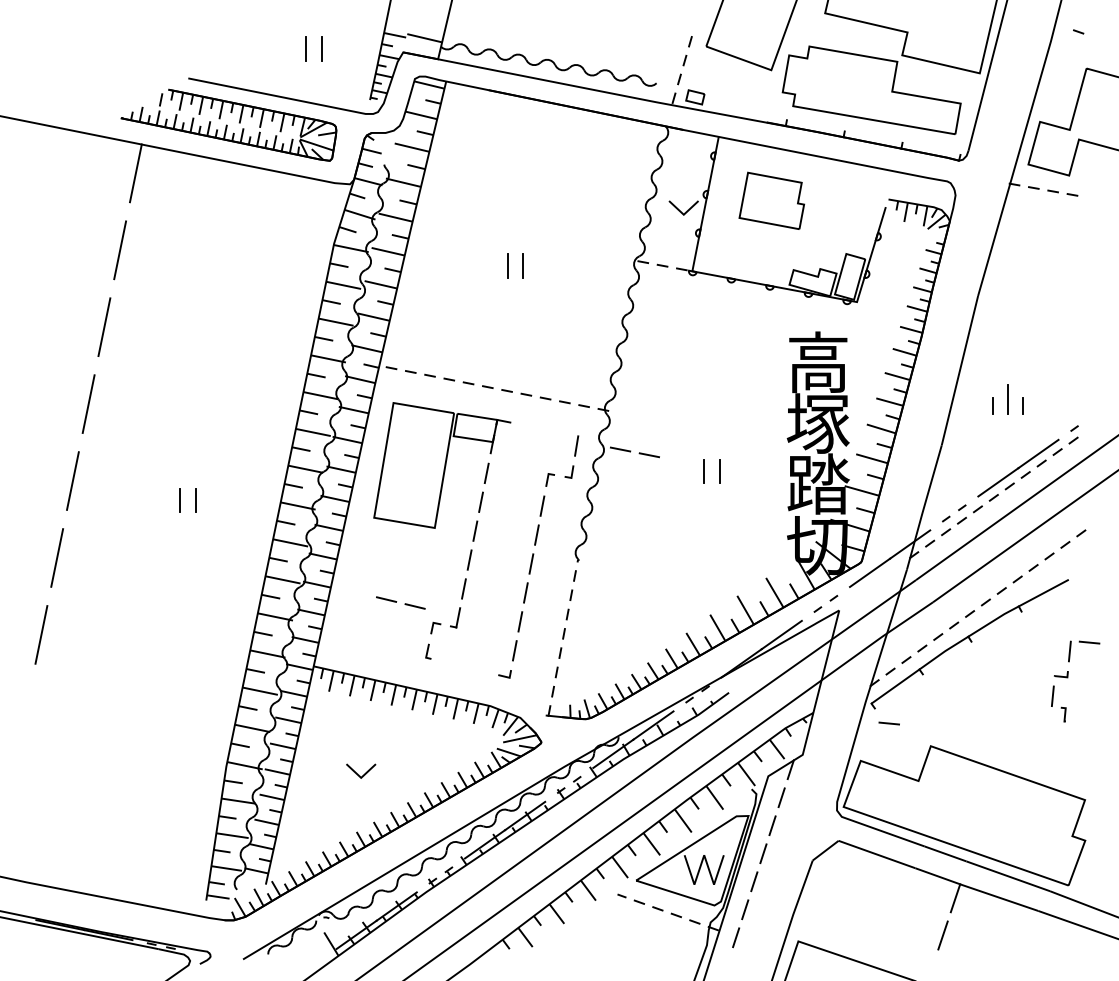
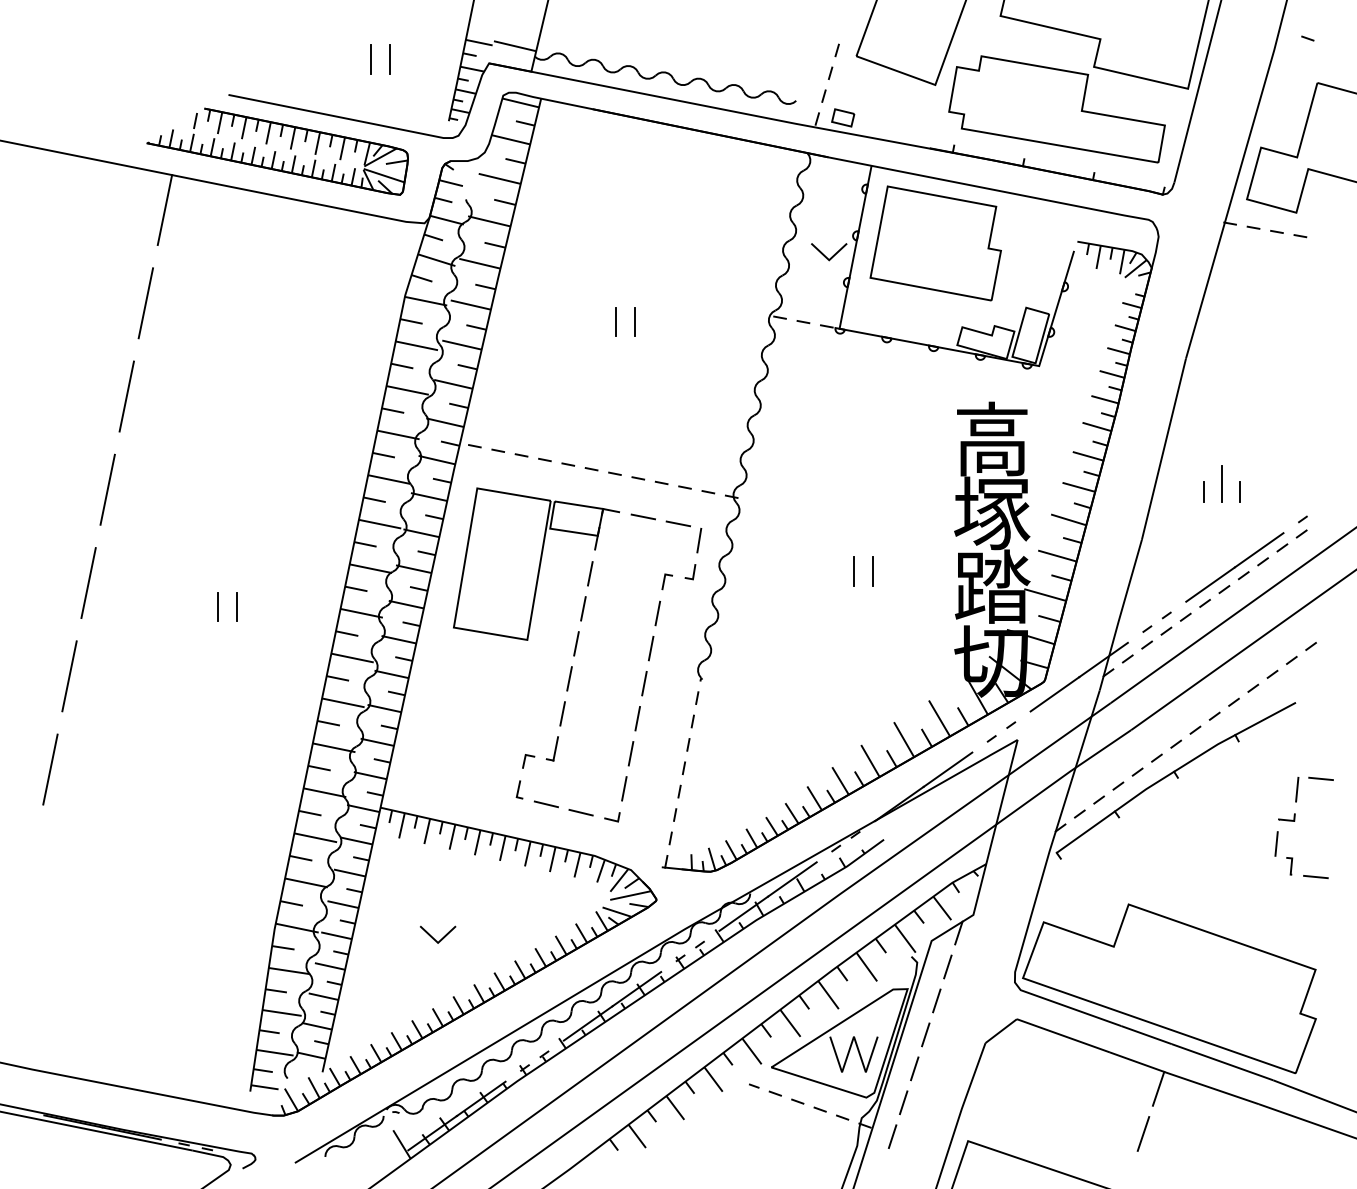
part: (771, 200) -> (935, 242), size x1.67
line: (631, 451) -> (656, 519), moved
line: (397, 601) -> (559, 806), moved
line: (888, 723) -> (1314, 876), moved

